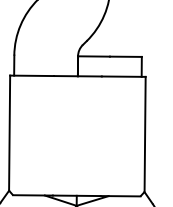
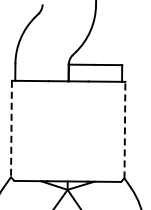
line: (9, 133) -> (11, 129), solid -> dashed
line: (144, 133) -> (124, 129), solid -> dashed

